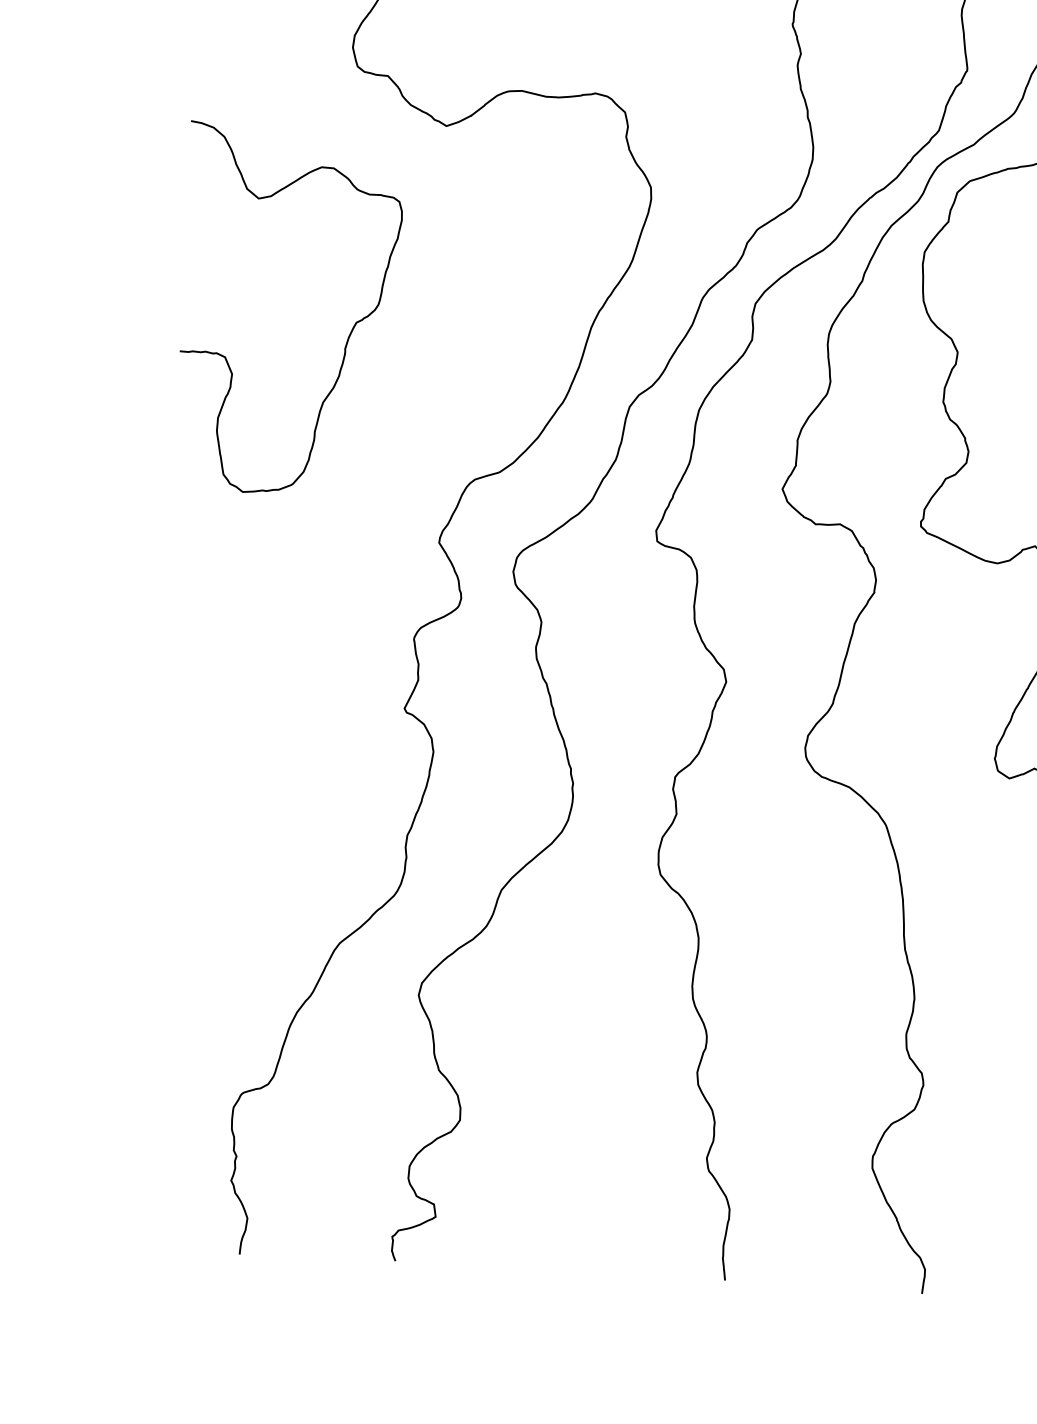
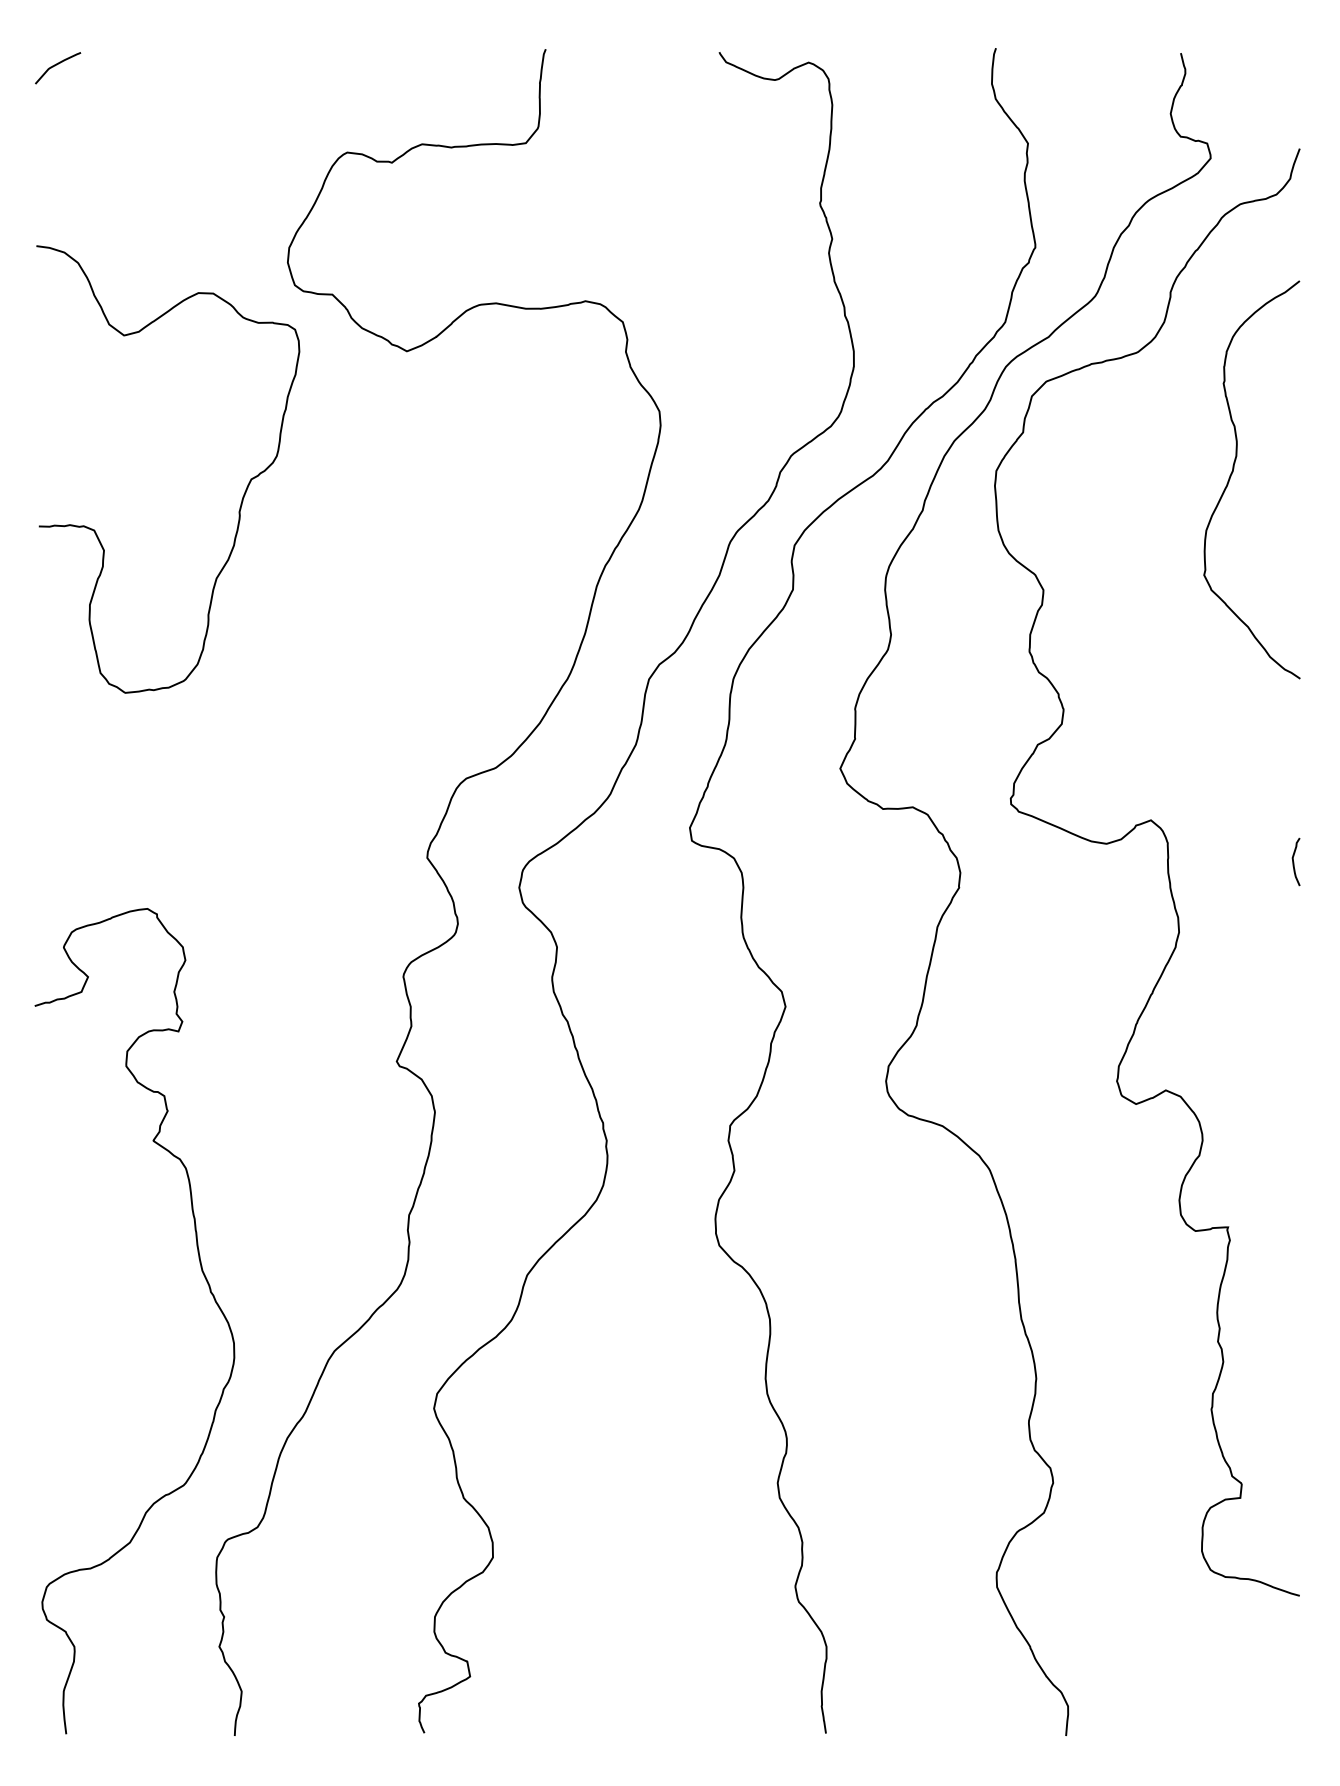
curve: (348, 336) -> (242, 496), moved
curve: (239, 888) -> (209, 1291), added

